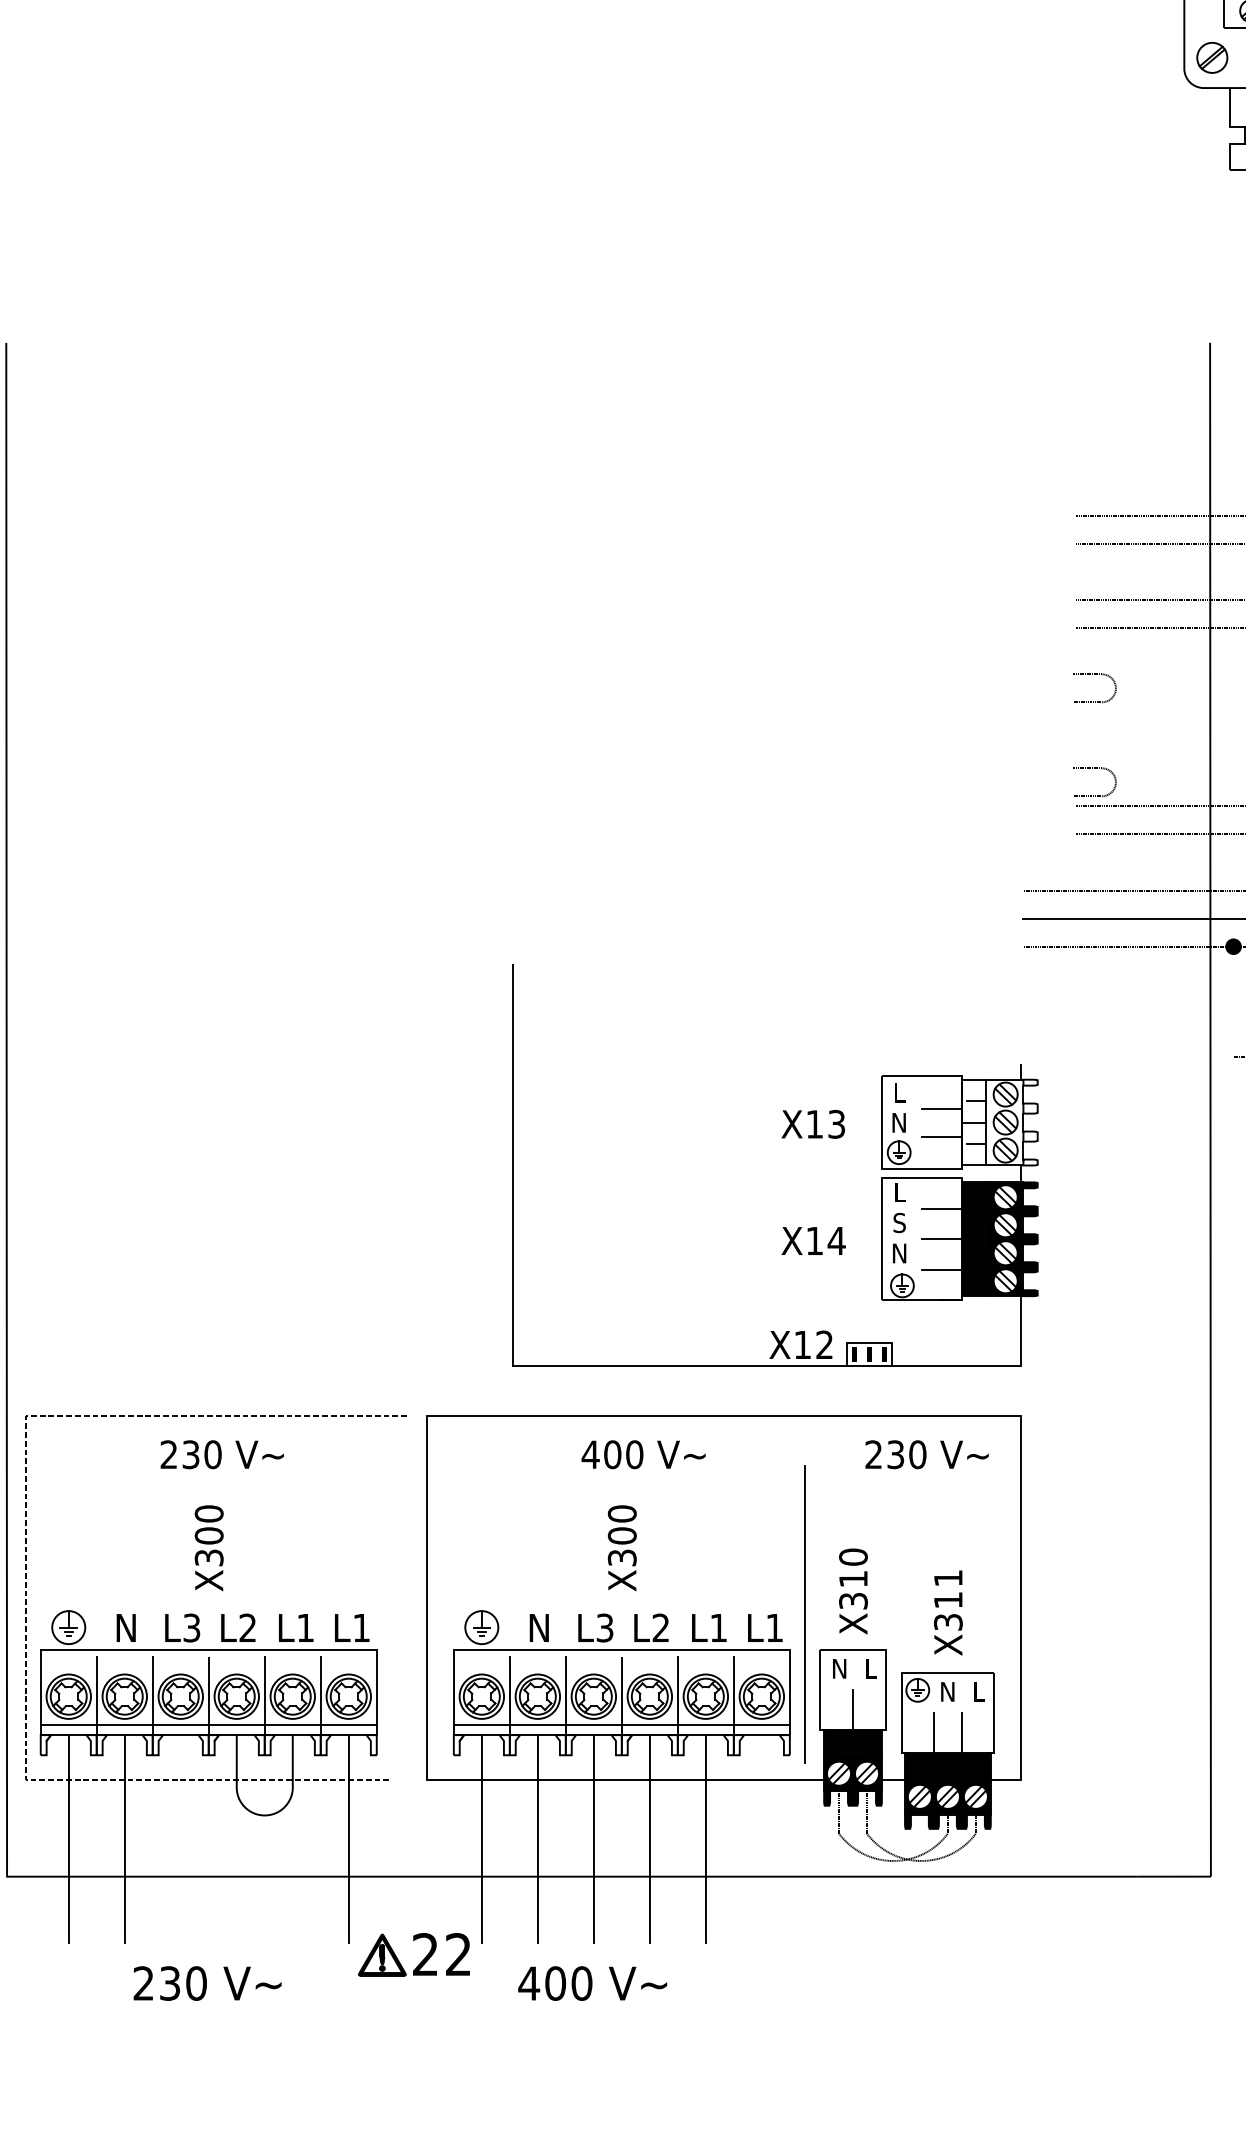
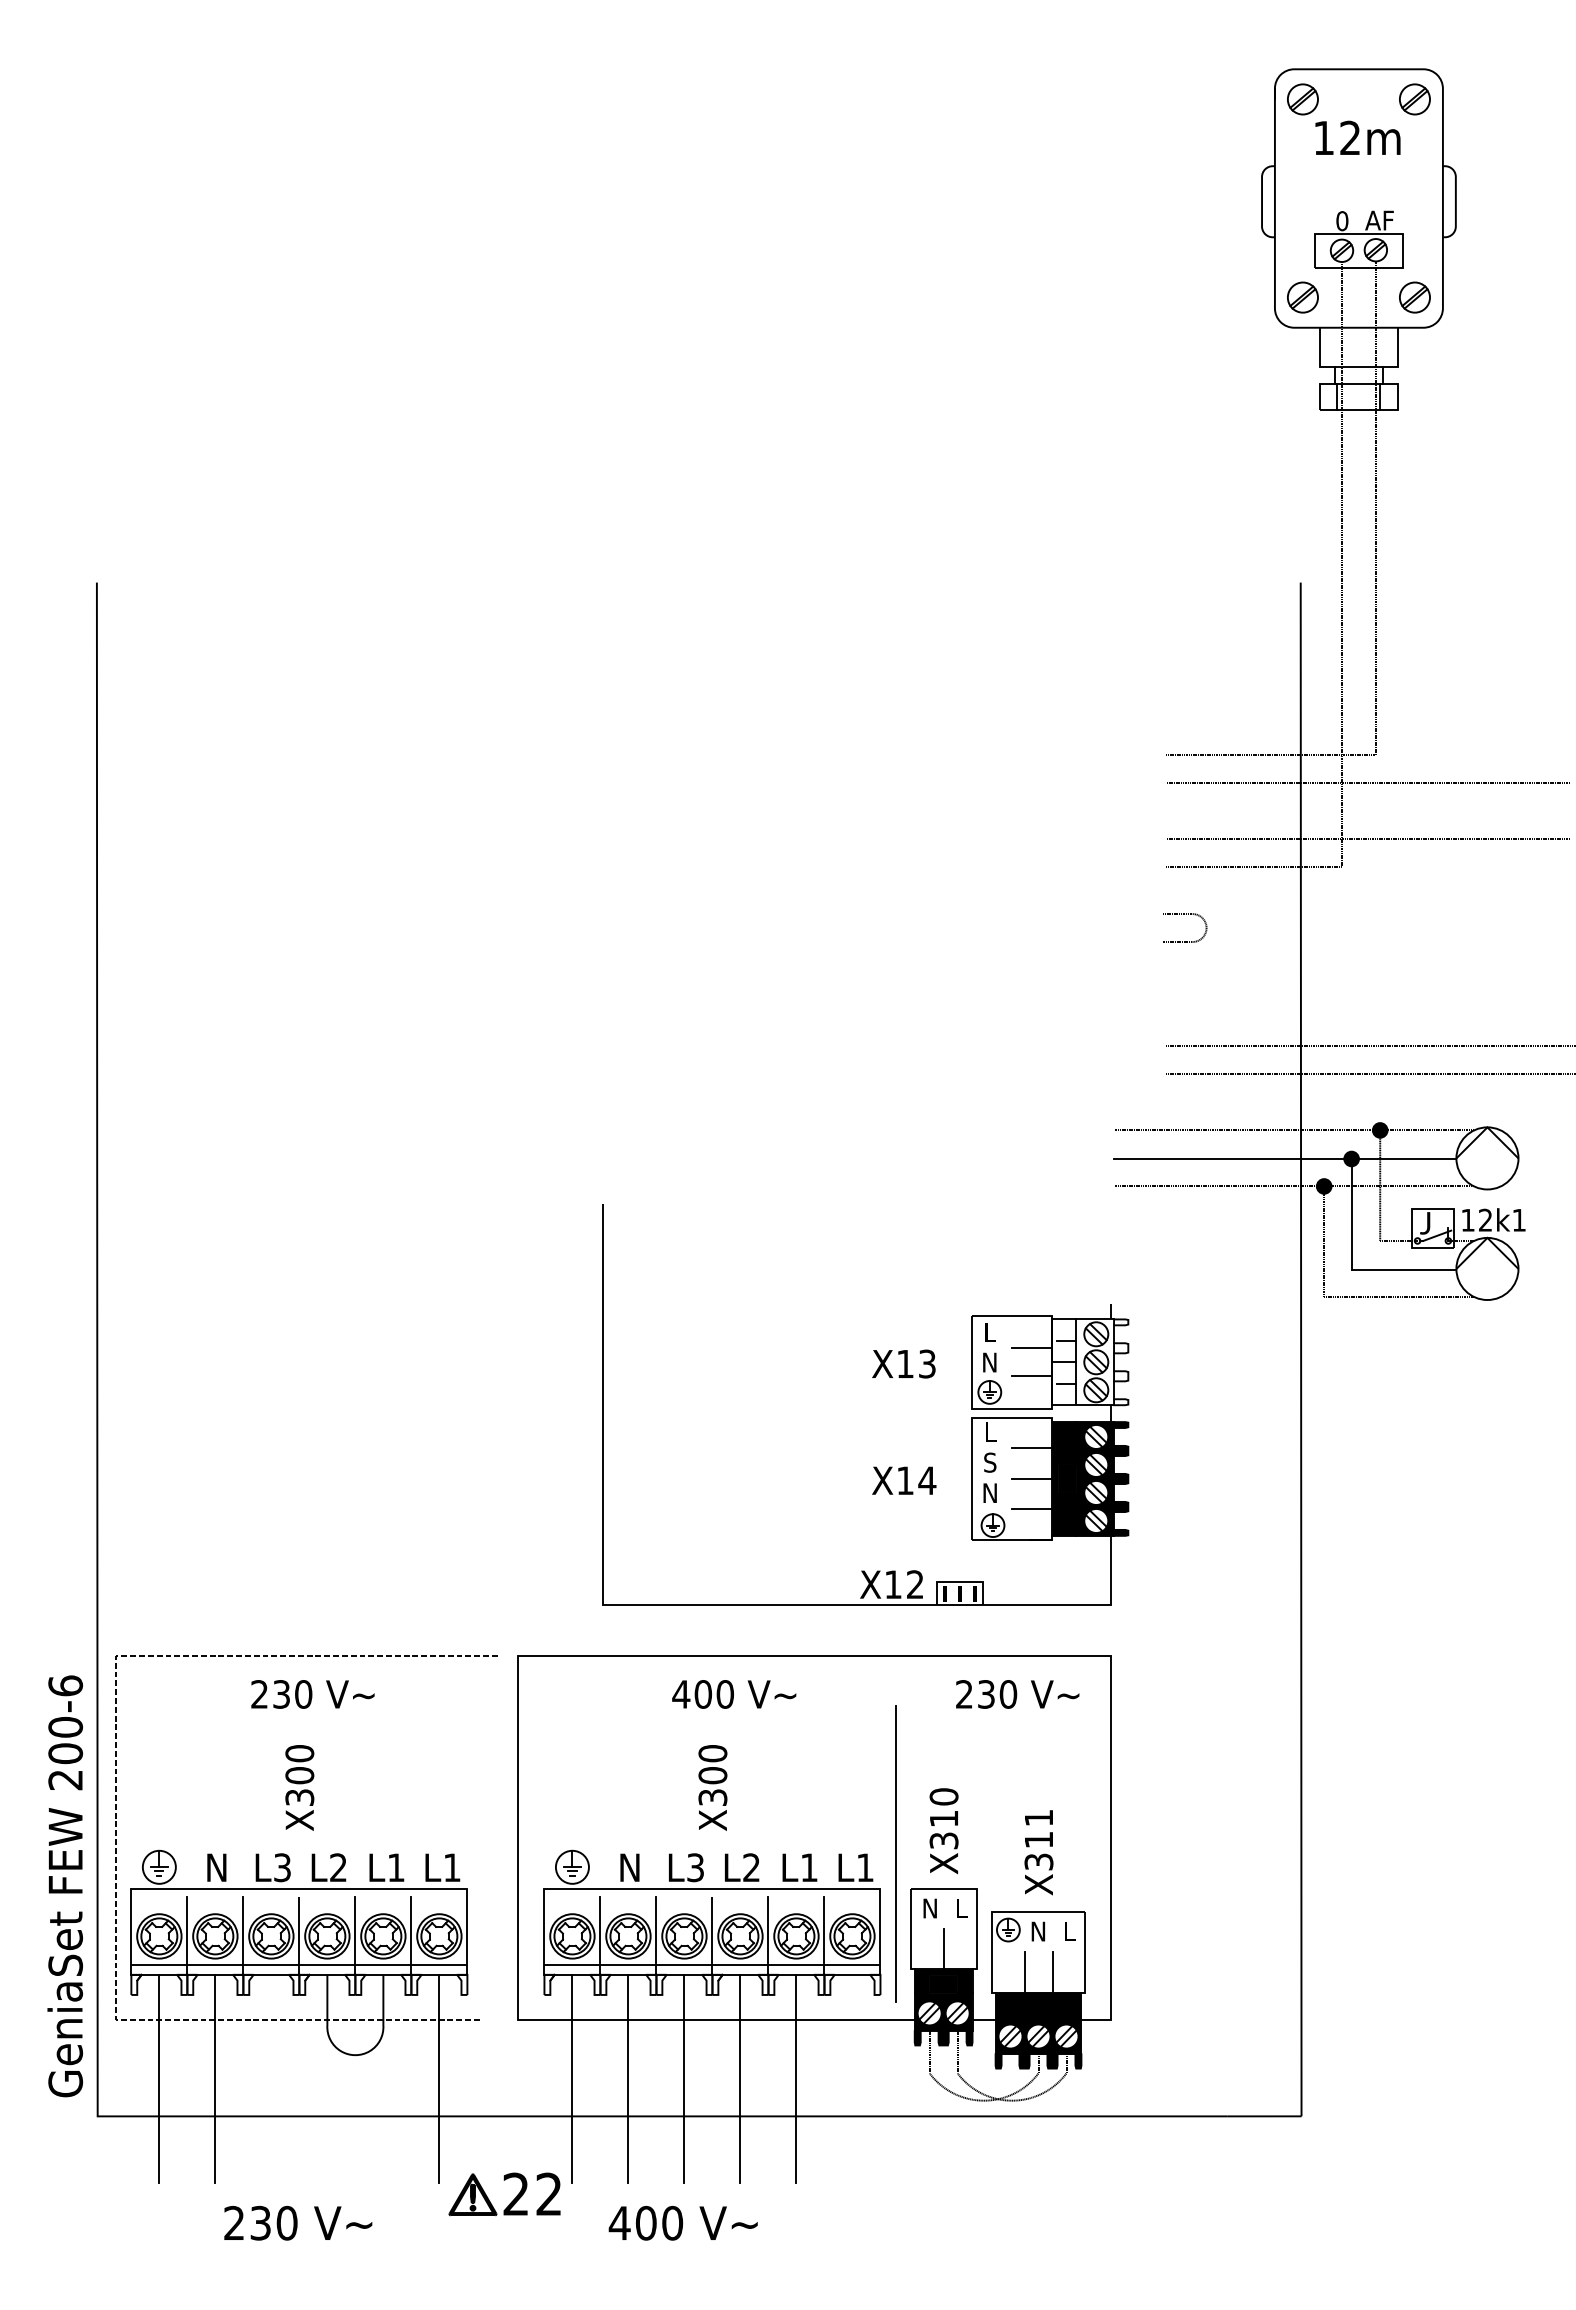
curve: (1093, 768) -> (1184, 1008), removed
line: (1233, 1001) -> (1324, 1241), added

